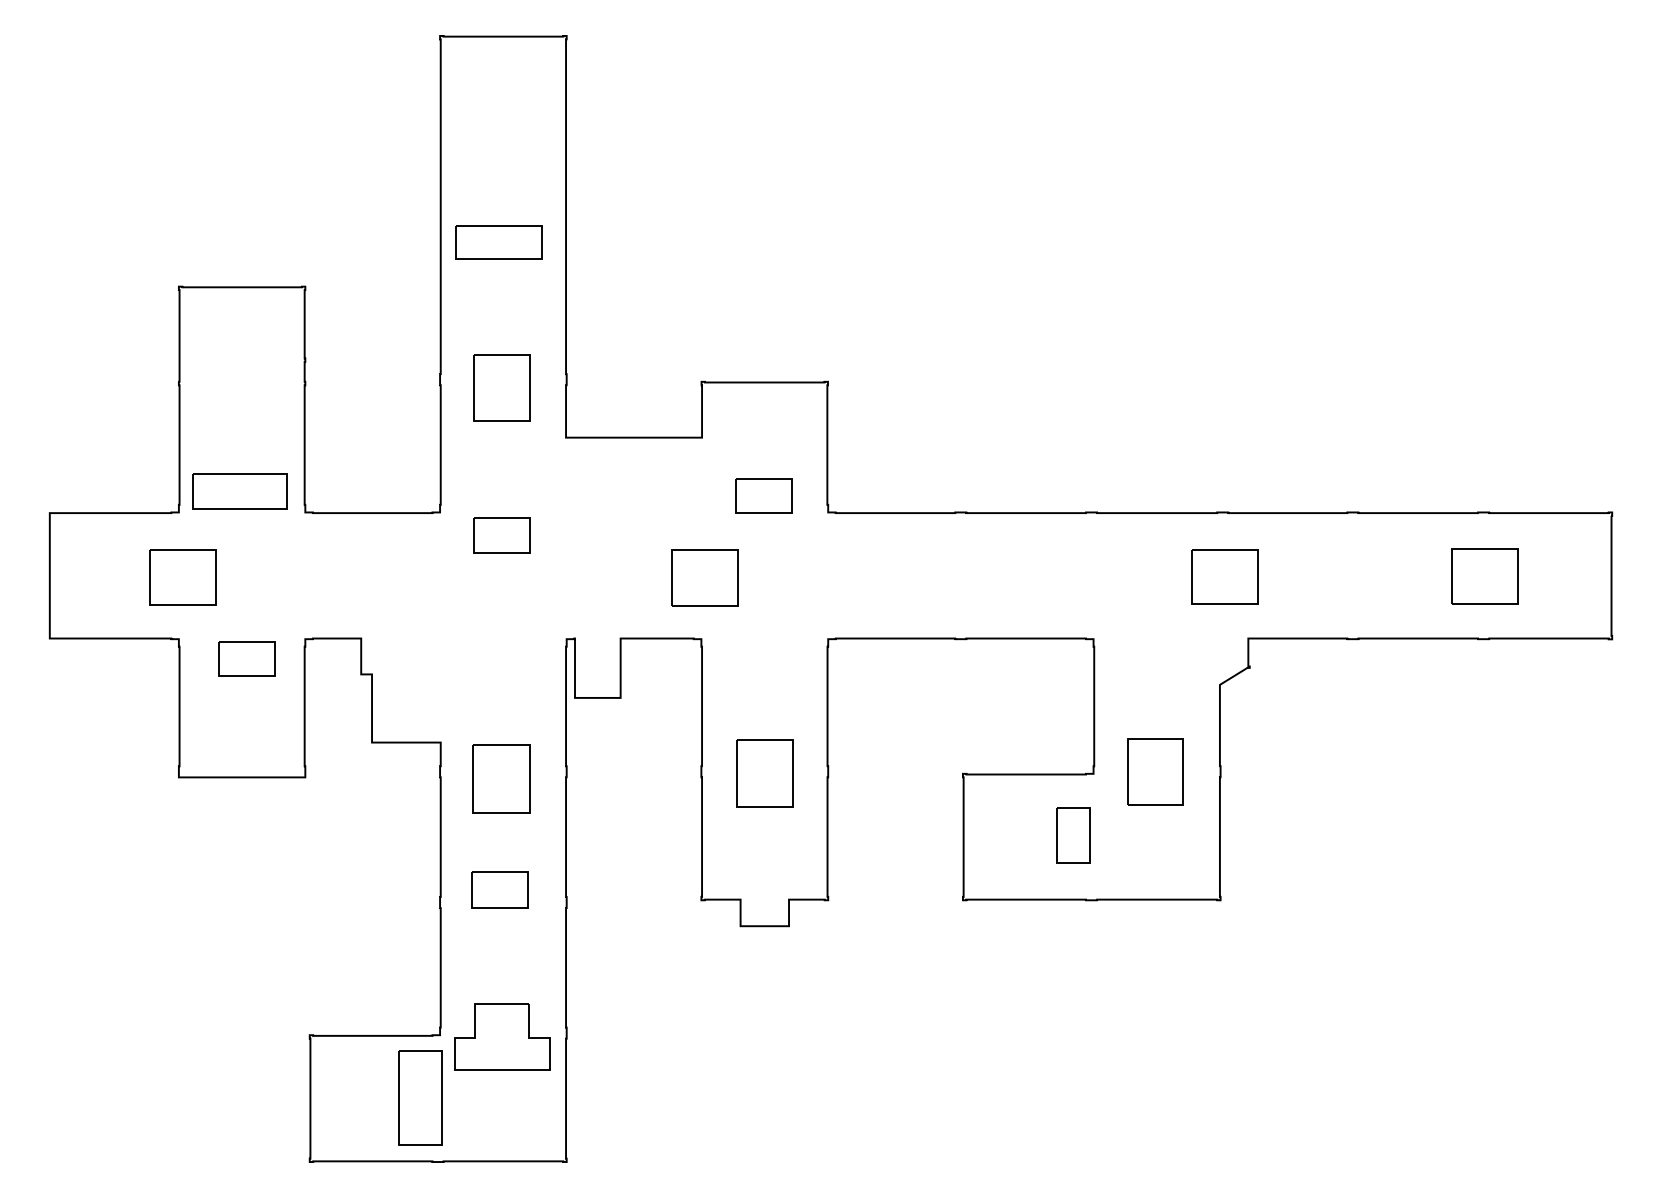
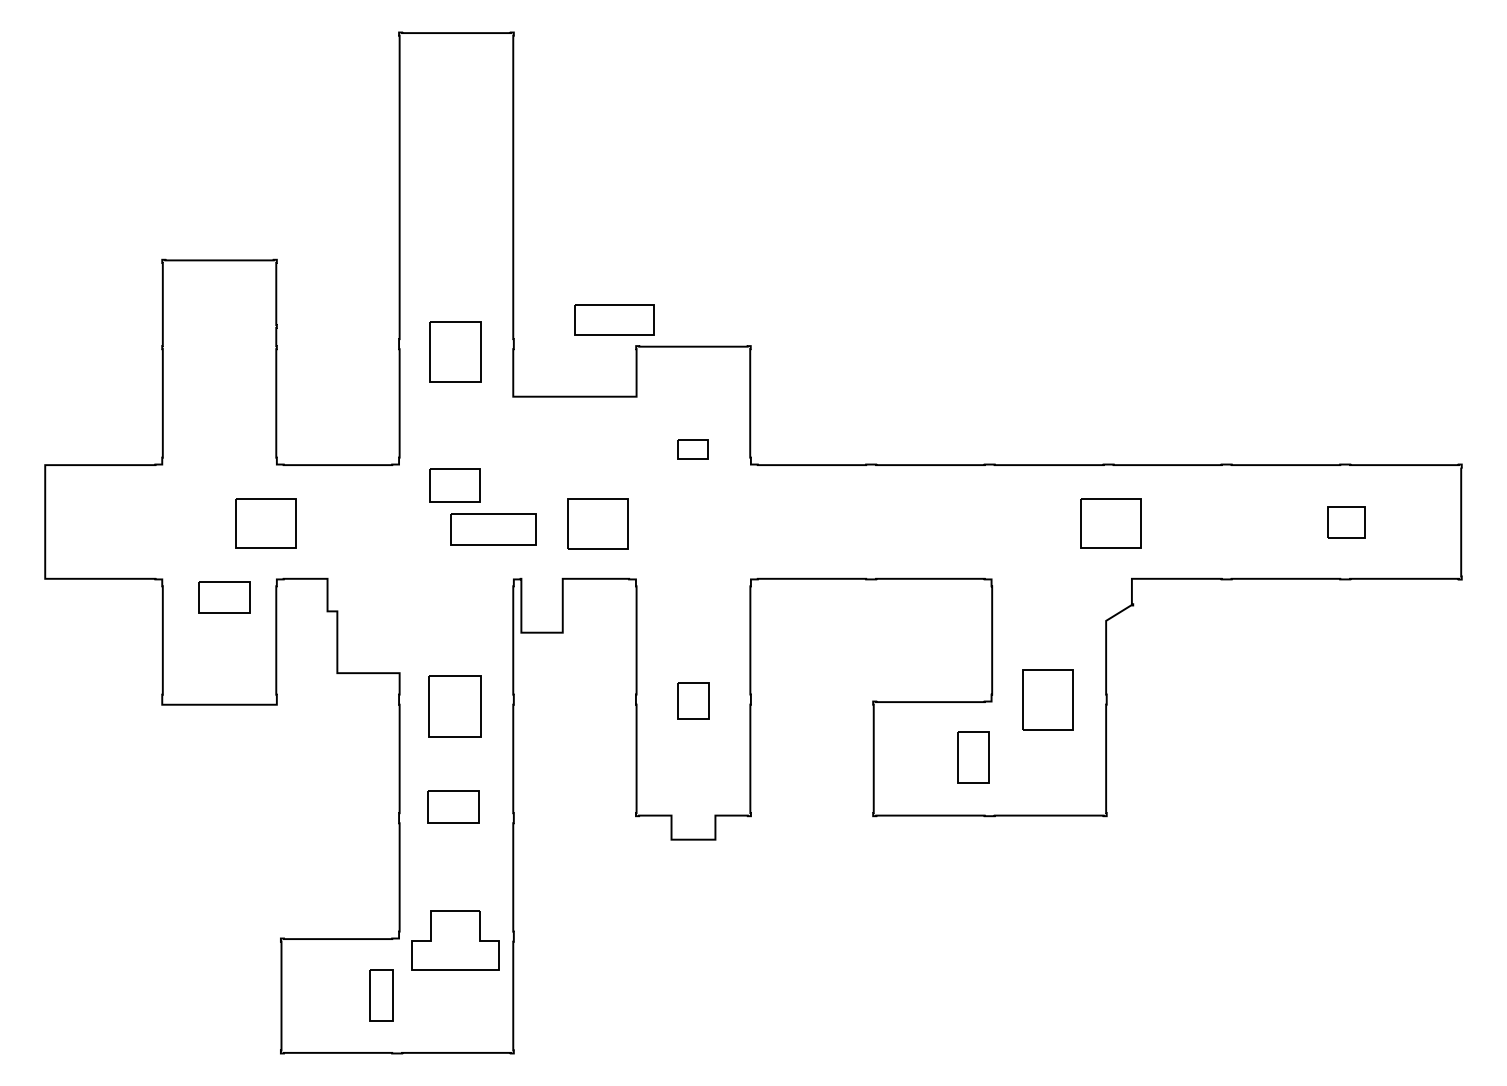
part: (499, 241) -> (614, 319), moved
part: (239, 491) -> (493, 529), moved
part: (763, 495) -> (692, 449), size x0.6
part: (1485, 576) -> (1346, 522), size x0.6
part: (182, 577) -> (265, 523), moved
part: (704, 577) -> (597, 523), moved
part: (764, 772) -> (693, 700), size x0.6
part: (420, 1098) -> (381, 995), size x0.6

